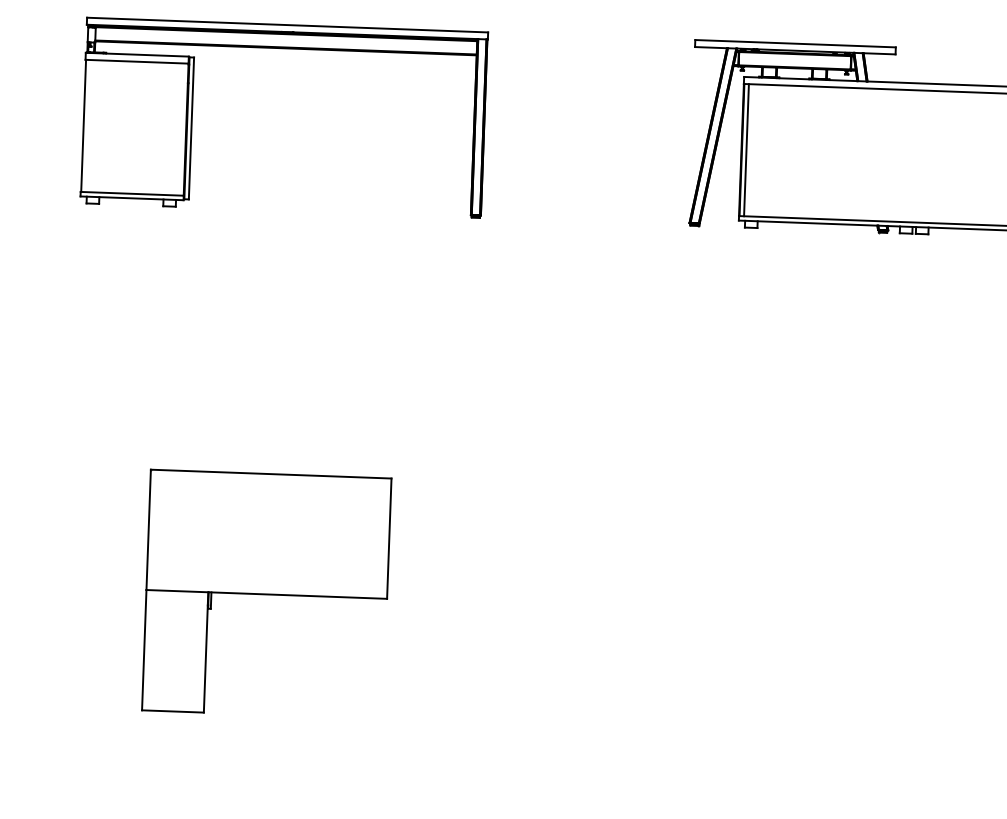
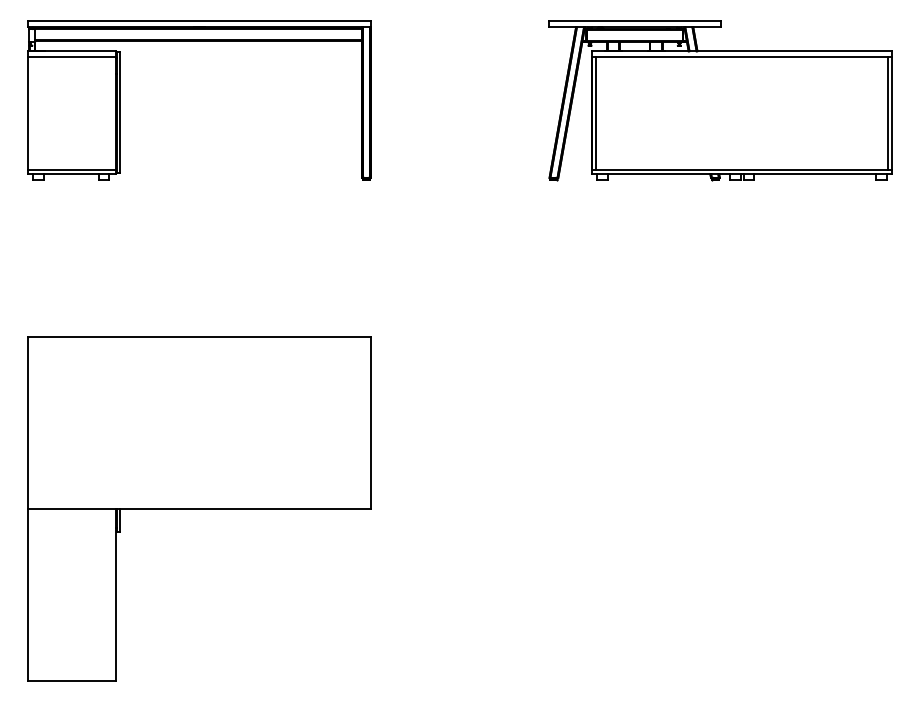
part: (266, 593) -> (199, 508), size x1.67

